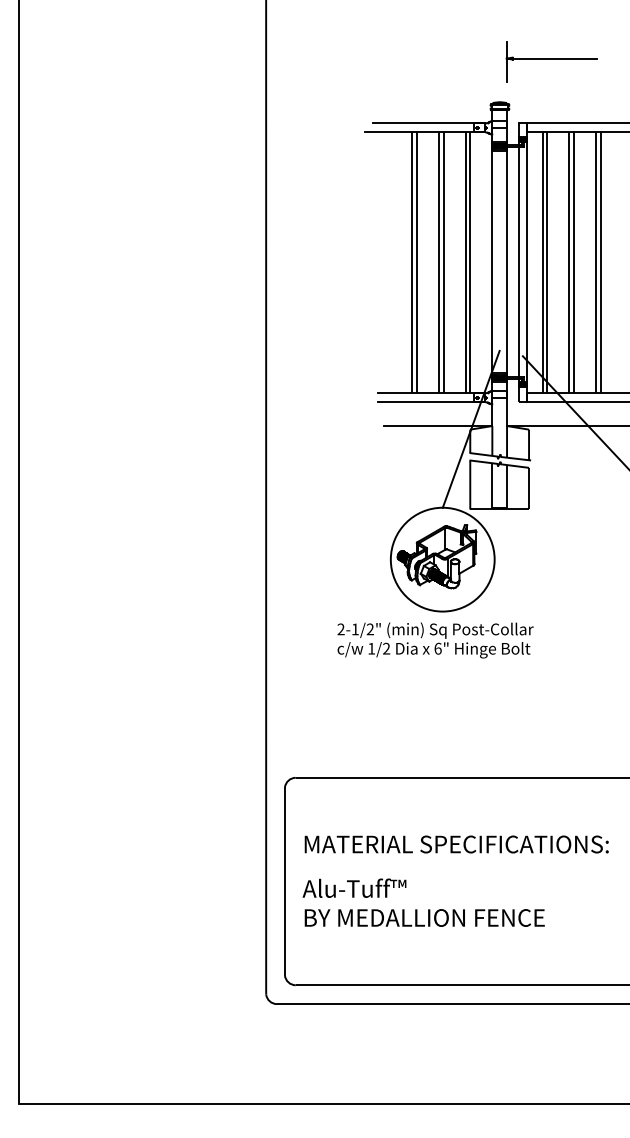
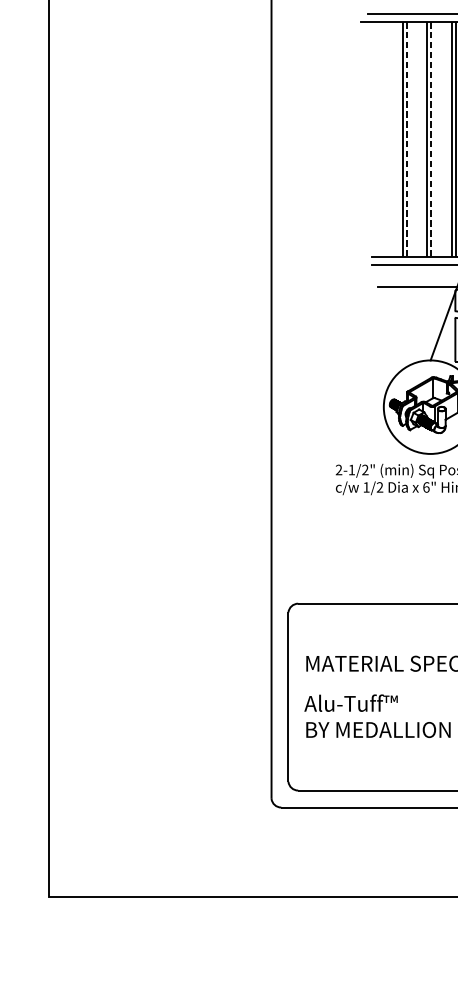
line: (416, 262) -> (406, 139), solid -> dashed
line: (443, 262) -> (431, 139), solid -> dashed

